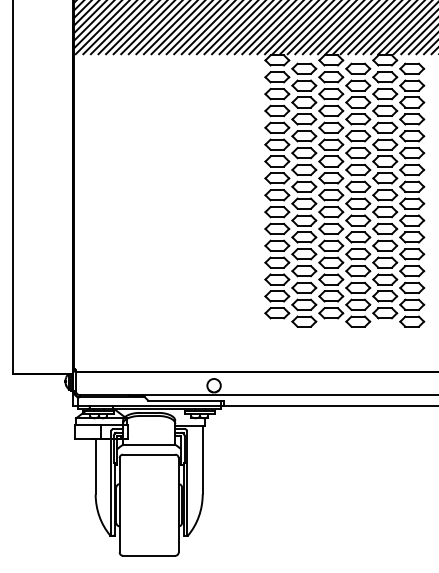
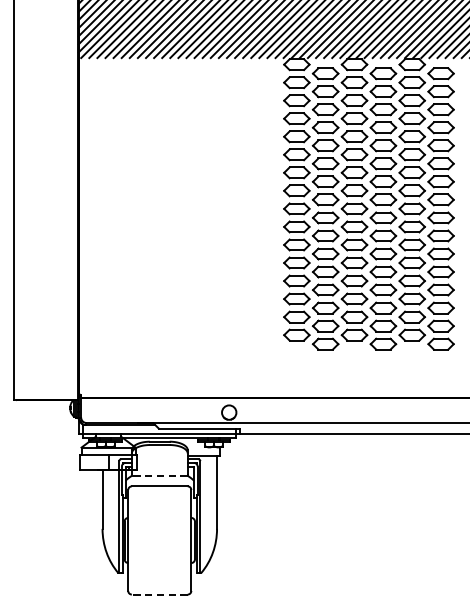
line: (148, 445) -> (159, 476), solid -> dashed
line: (148, 555) -> (159, 594), solid -> dashed

